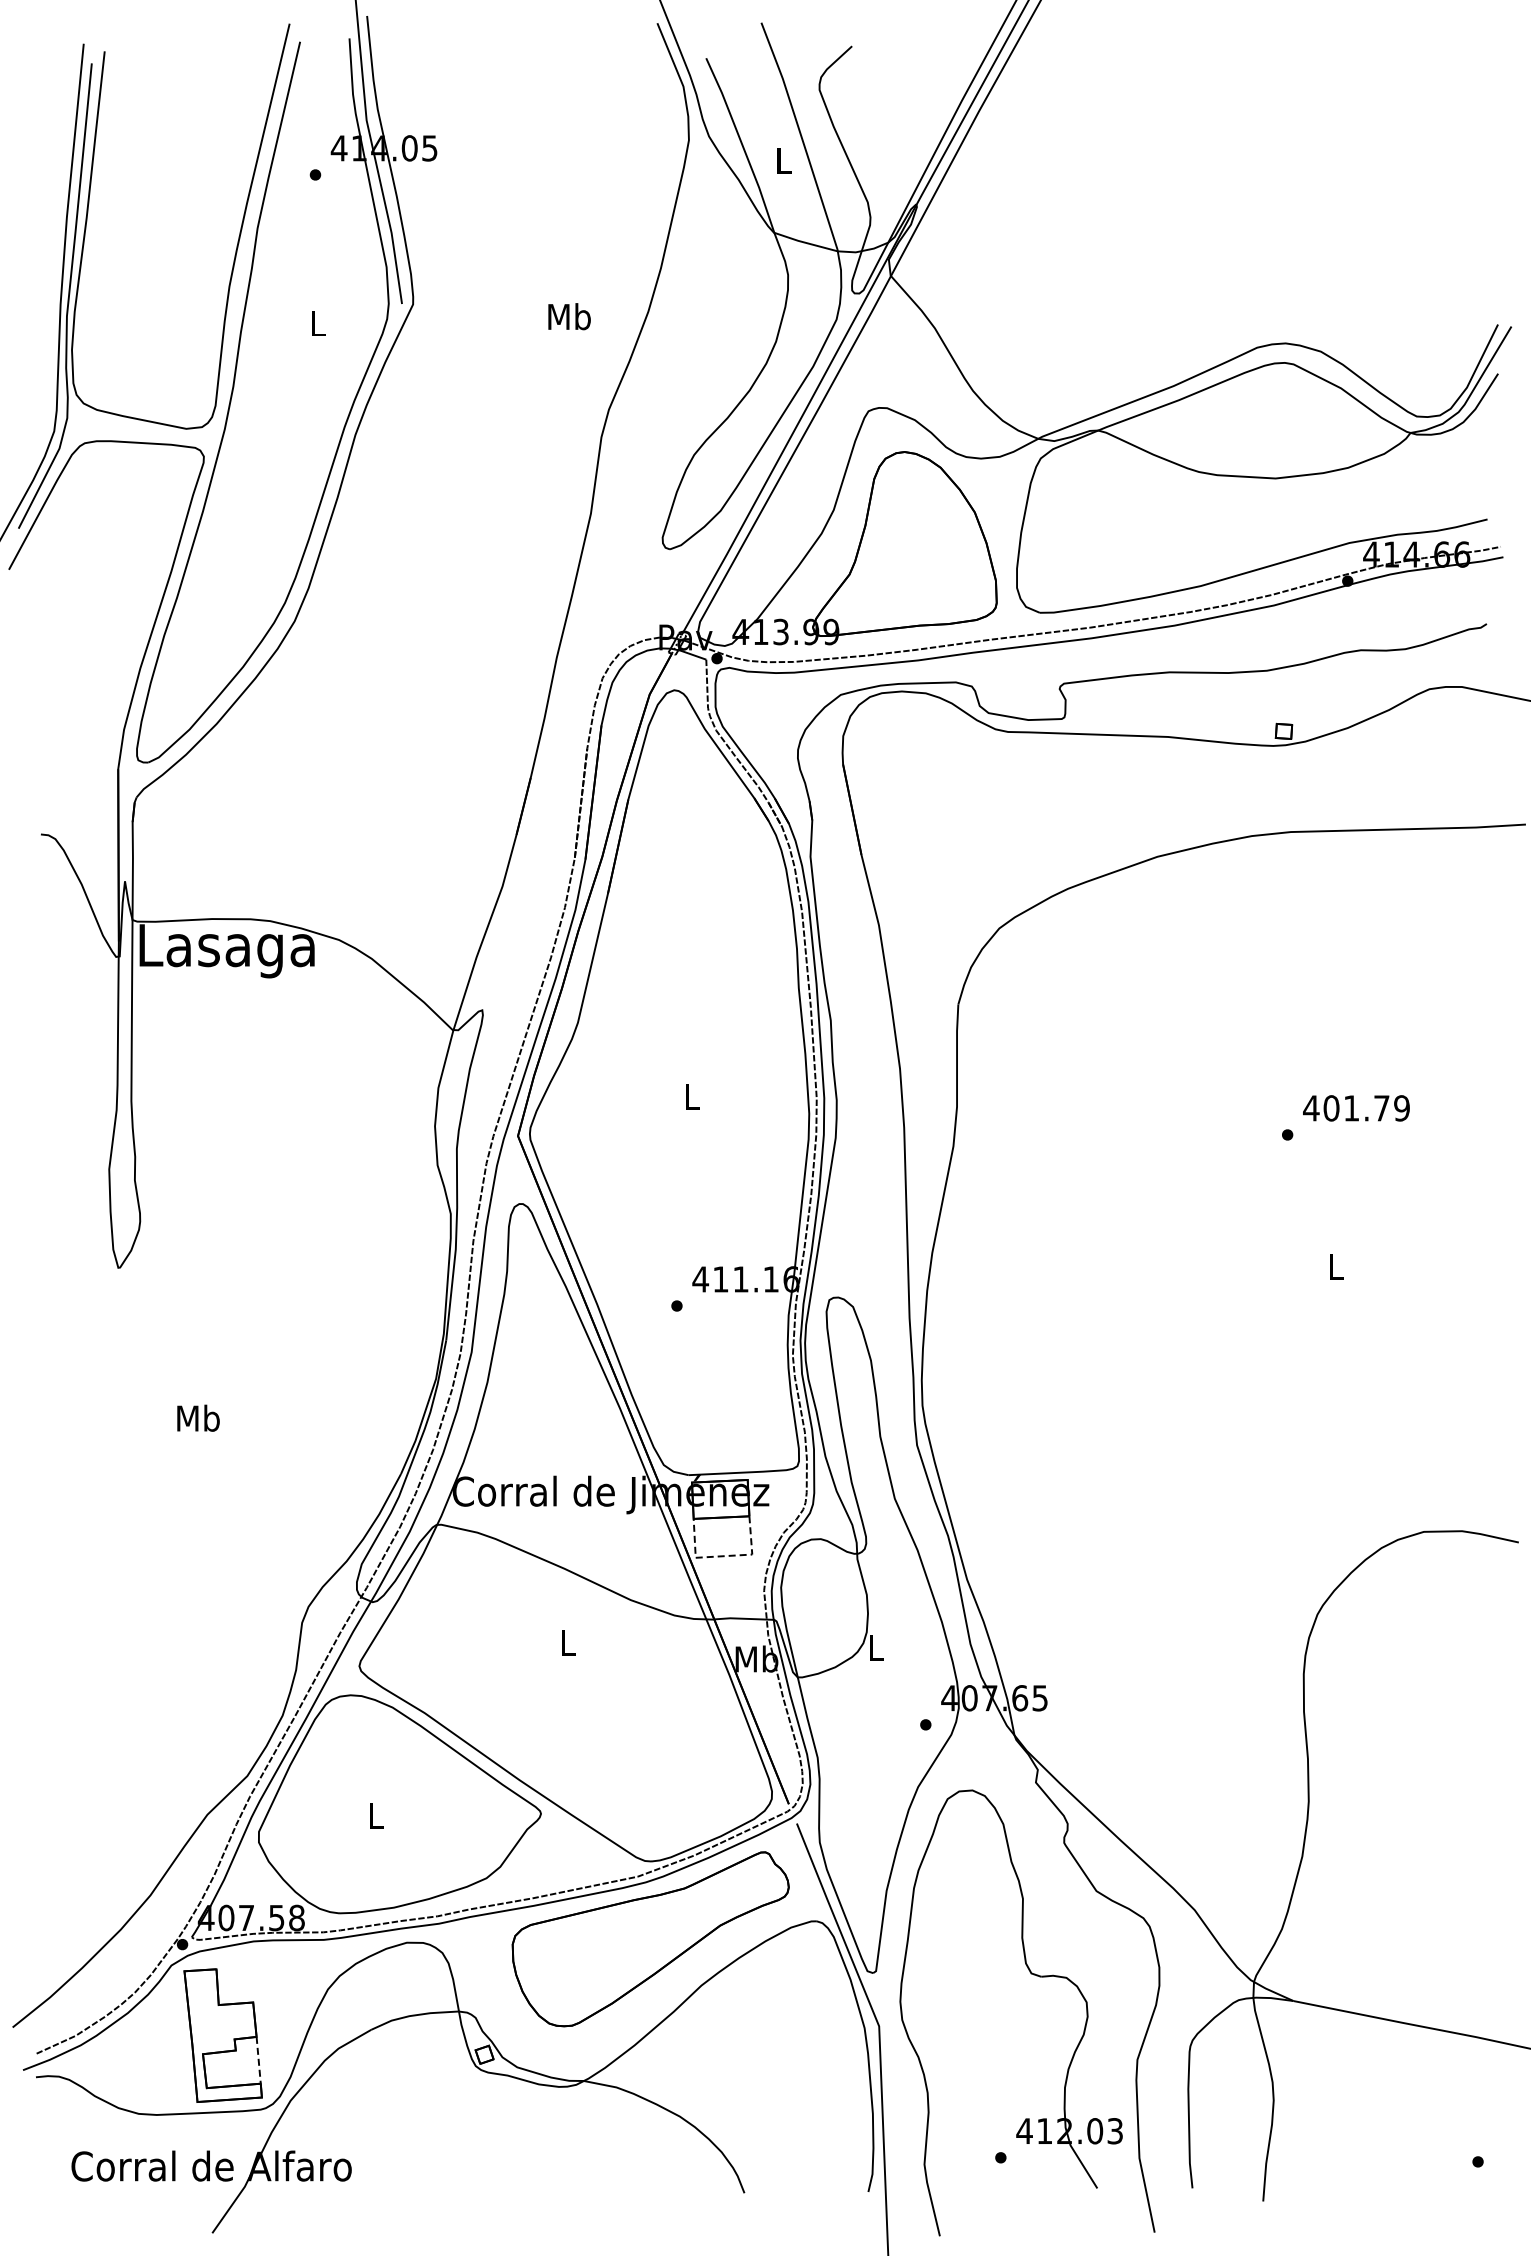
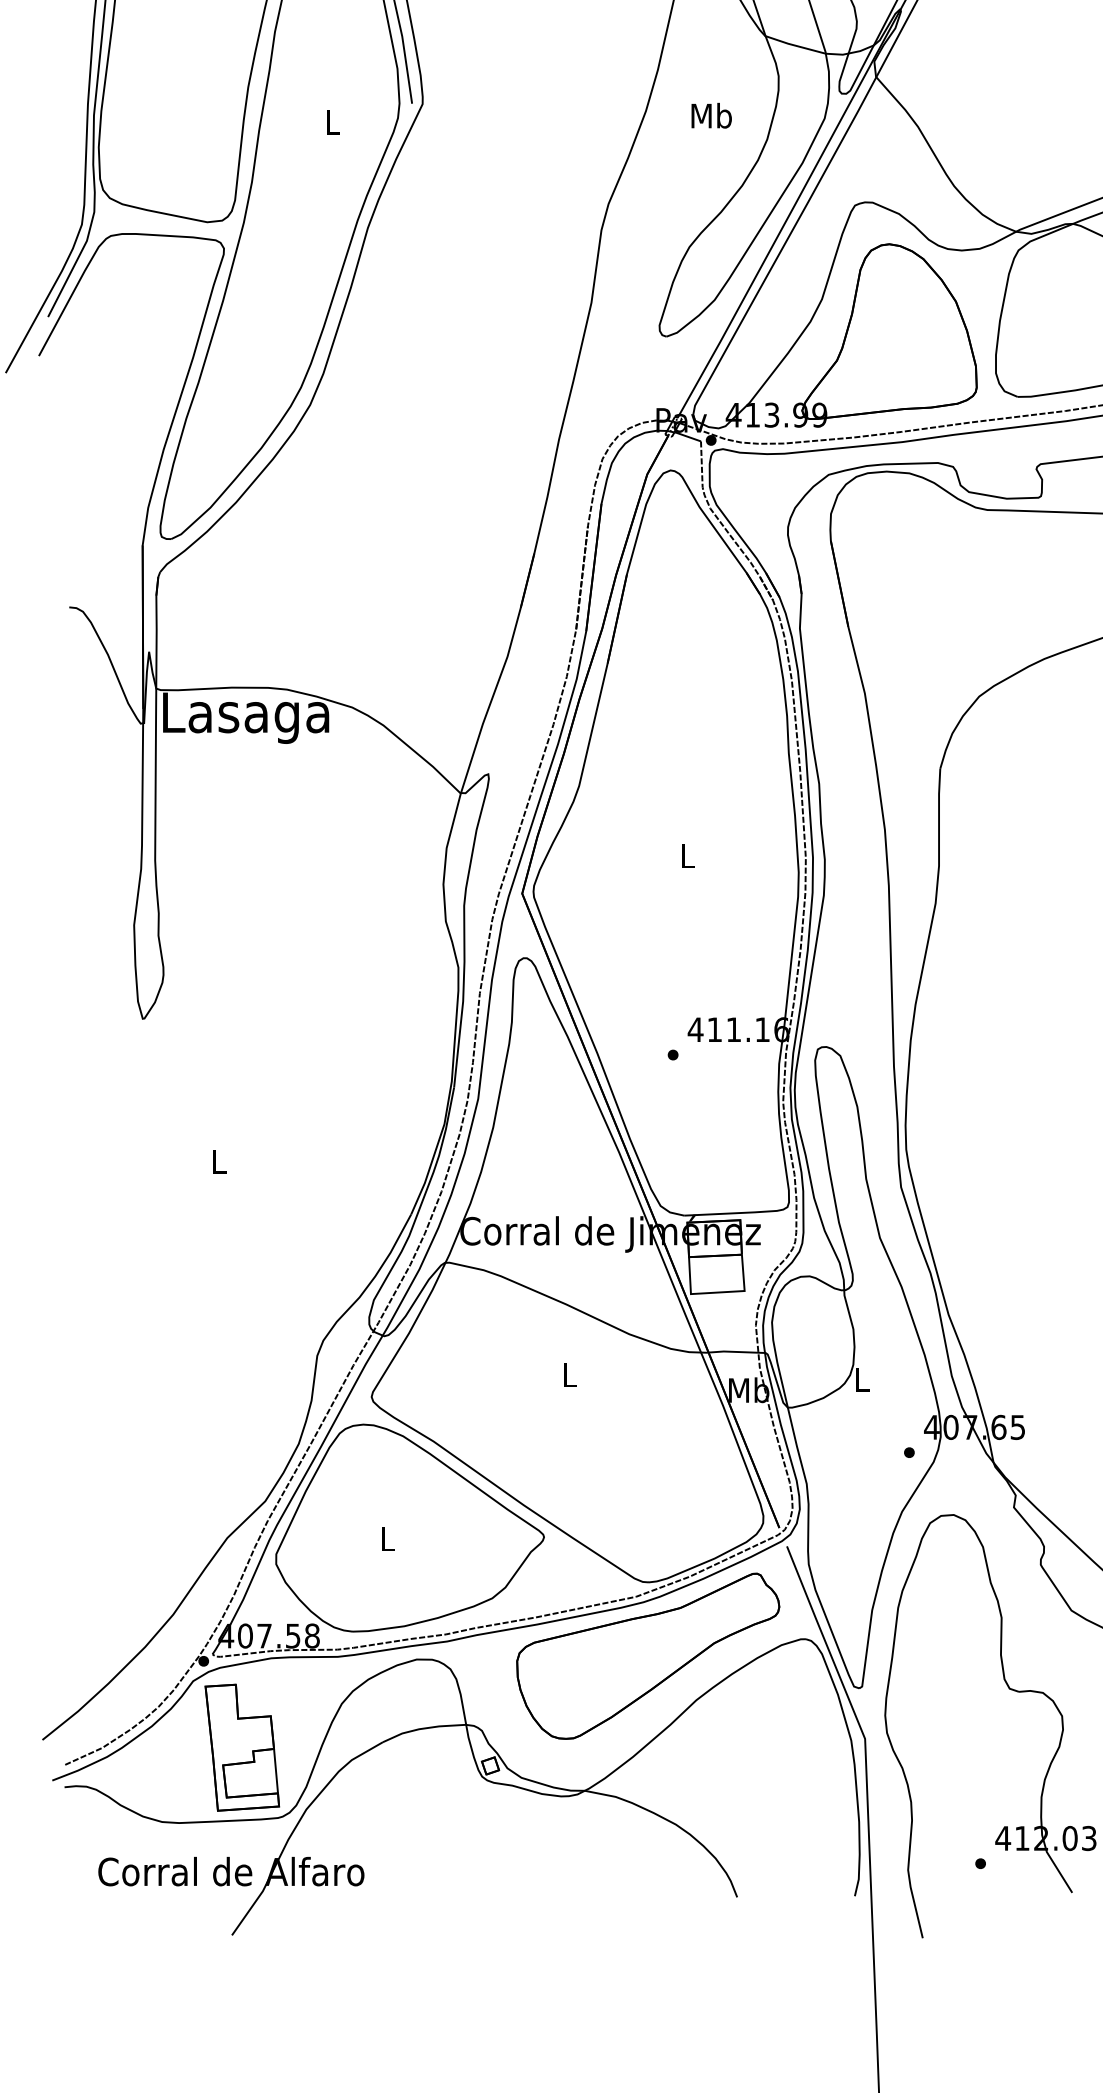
text: (569, 316) -> (711, 115), moved
text: (198, 1417) -> (218, 1160), Mb -> L
line: (723, 1556) -> (717, 1292), dashed -> solid
line: (258, 2060) -> (275, 1771), dashed -> solid

